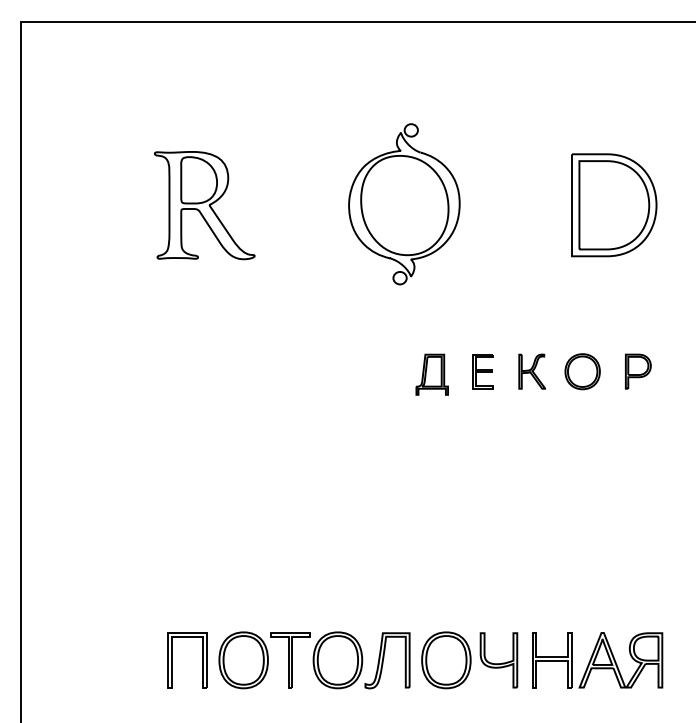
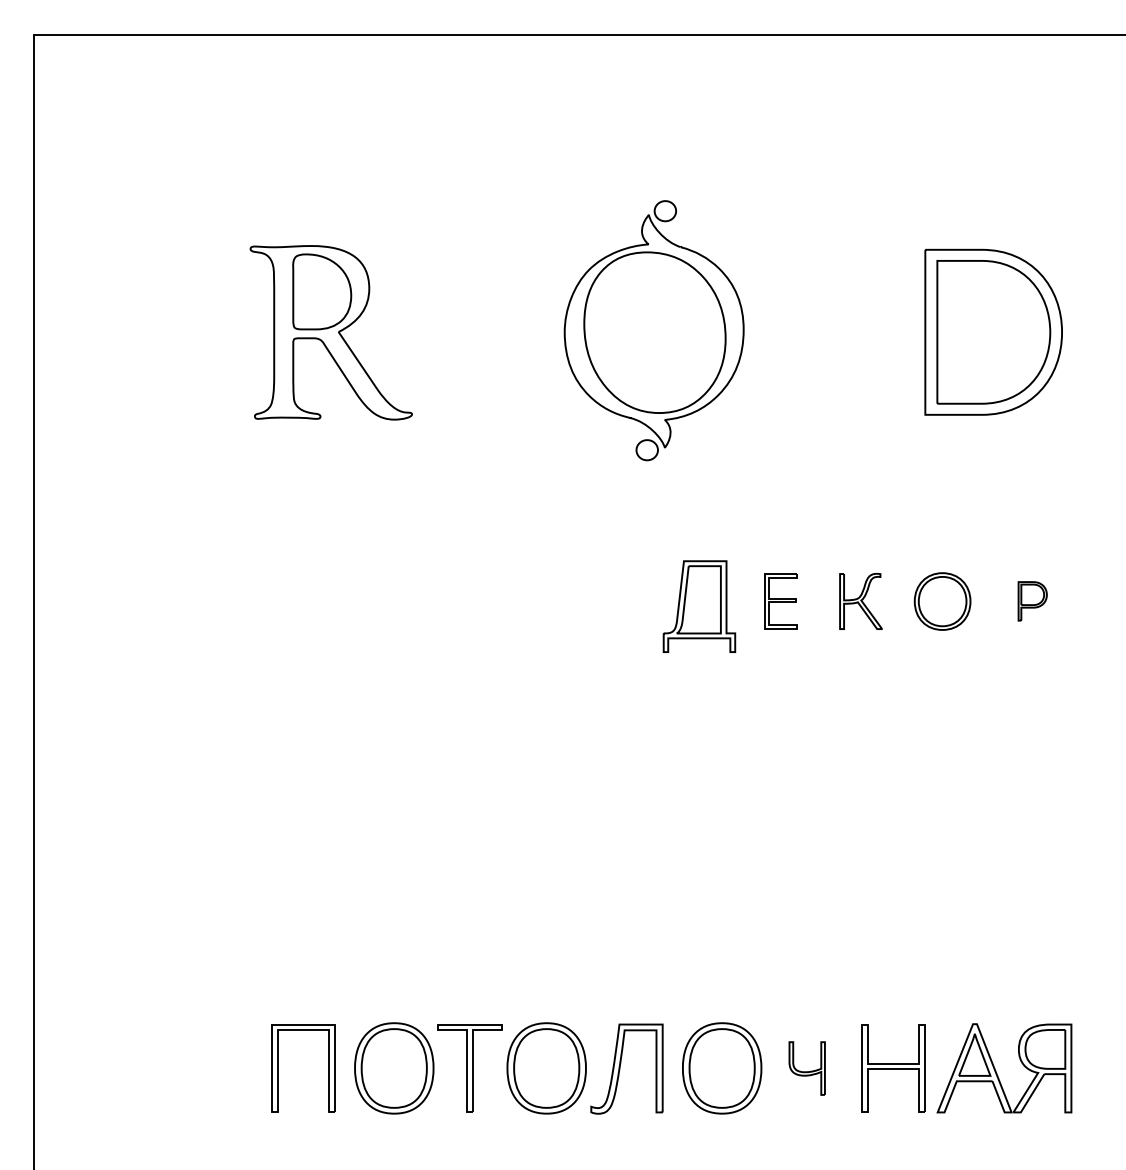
part: (638, 371) -> (1032, 601), size x0.7
part: (431, 374) -> (698, 606), size x1.4
part: (498, 660) -> (806, 1068), size x0.6

